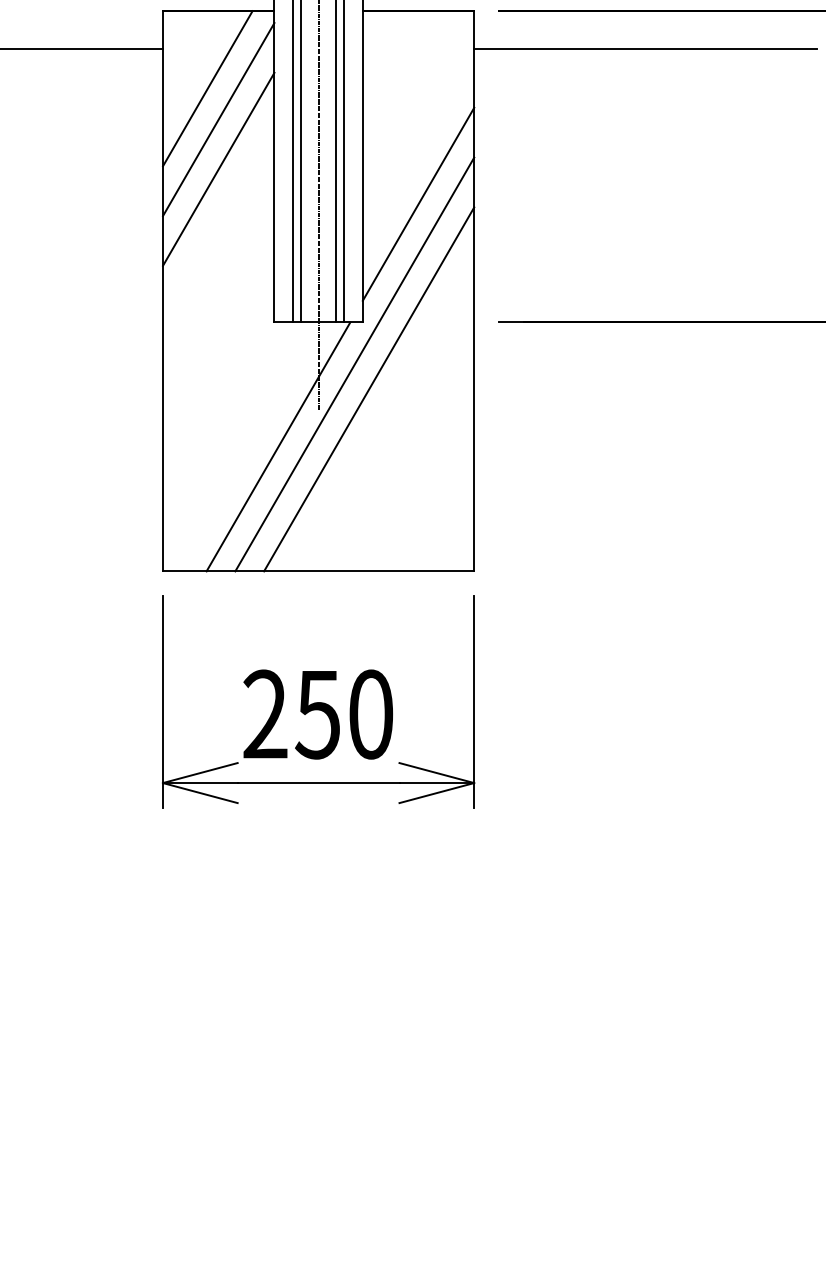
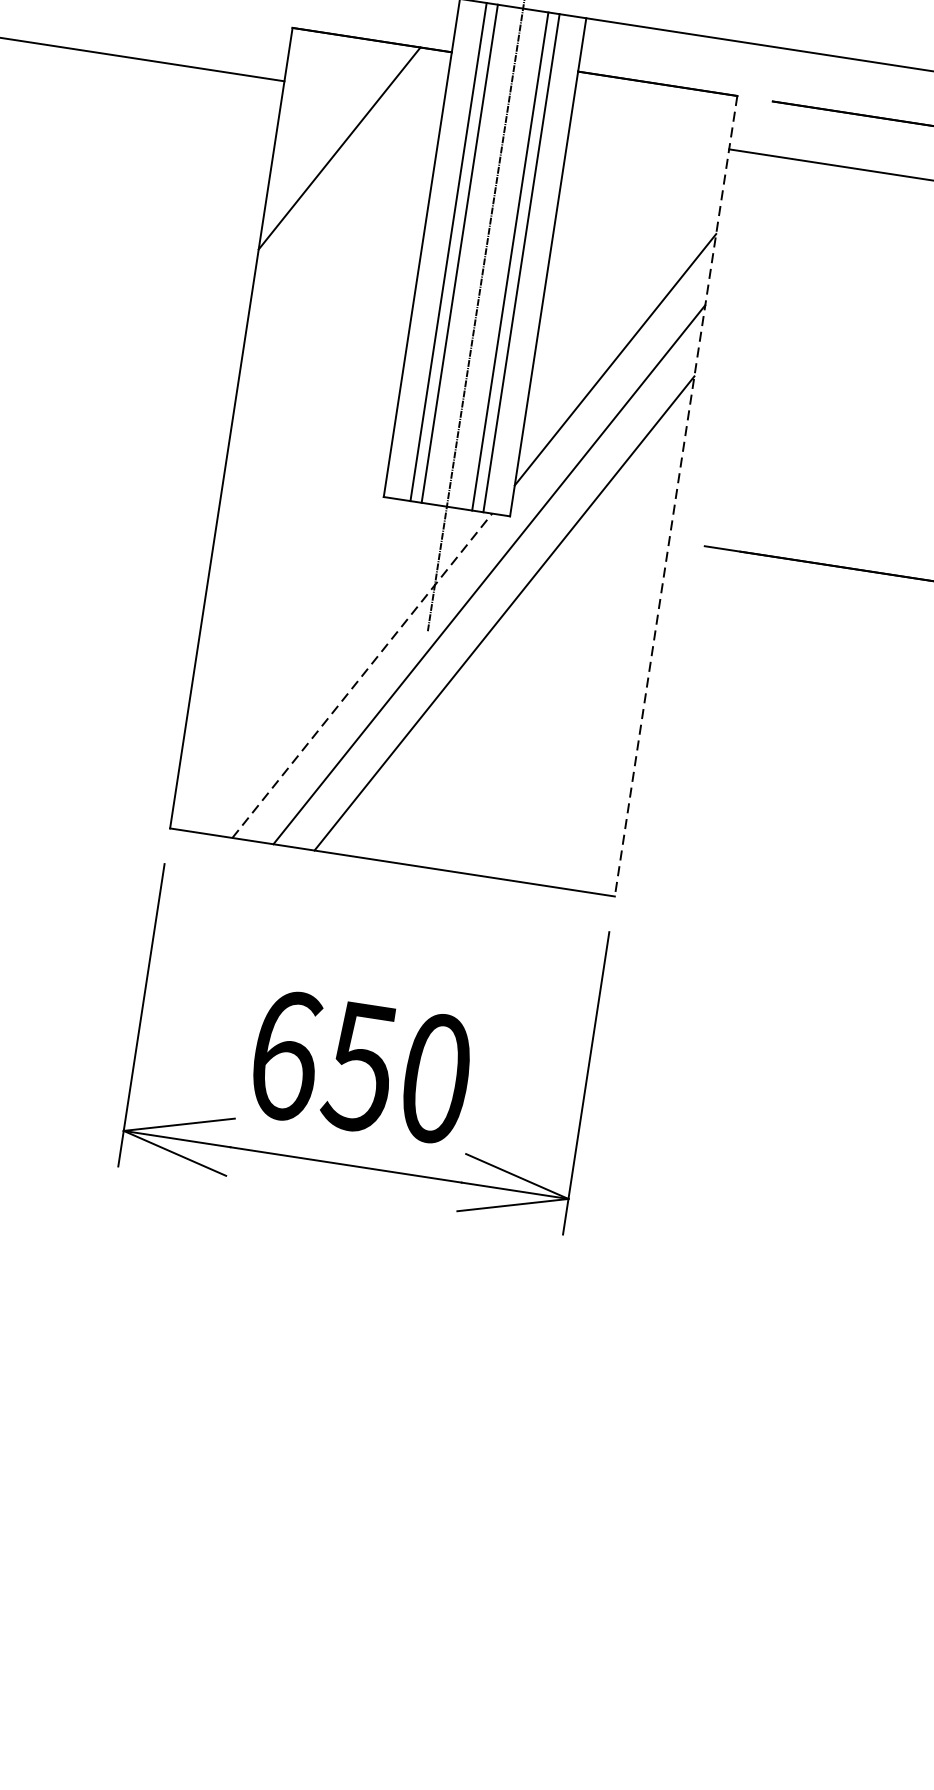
line: (218, 119) -> (348, 194), removed
line: (218, 168) -> (337, 264), removed
line: (474, 291) -> (676, 496), solid -> dashed
line: (278, 446) -> (362, 675), solid -> dashed
text: (265, 714) -> (285, 1055), 250 -> 650

